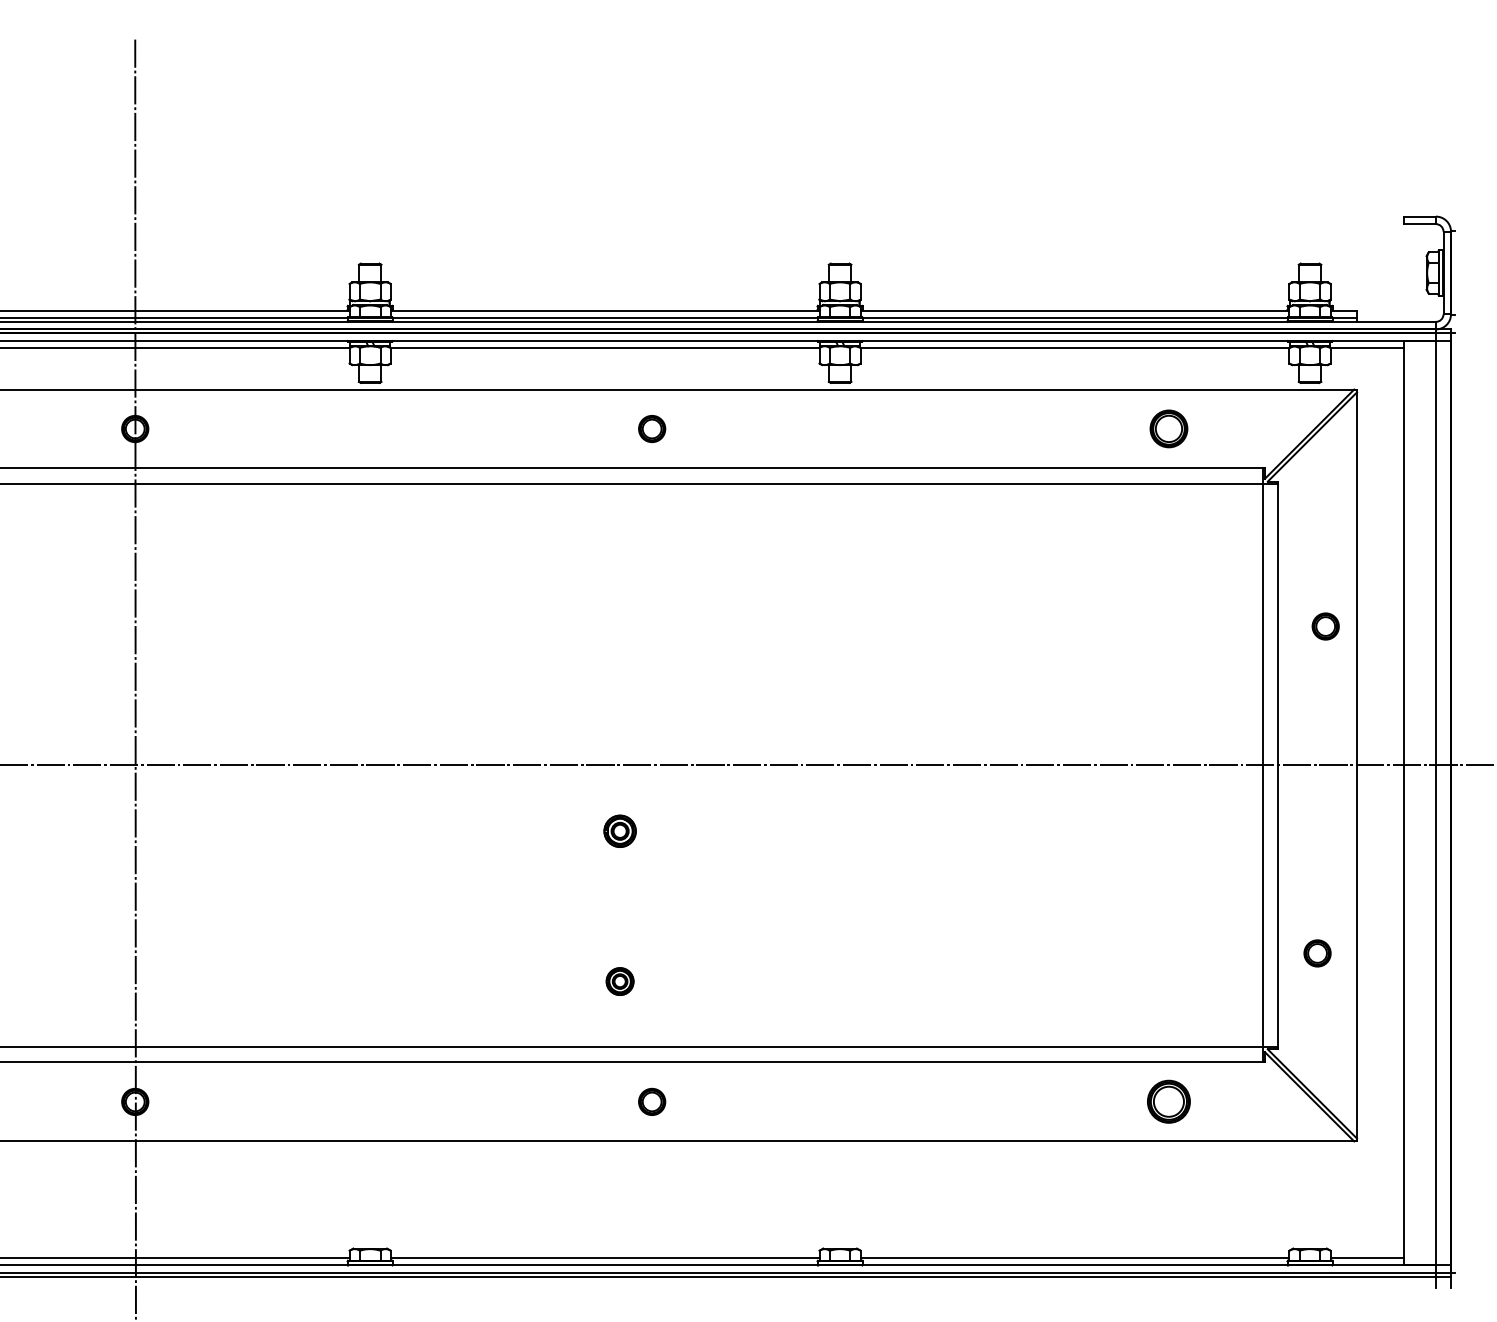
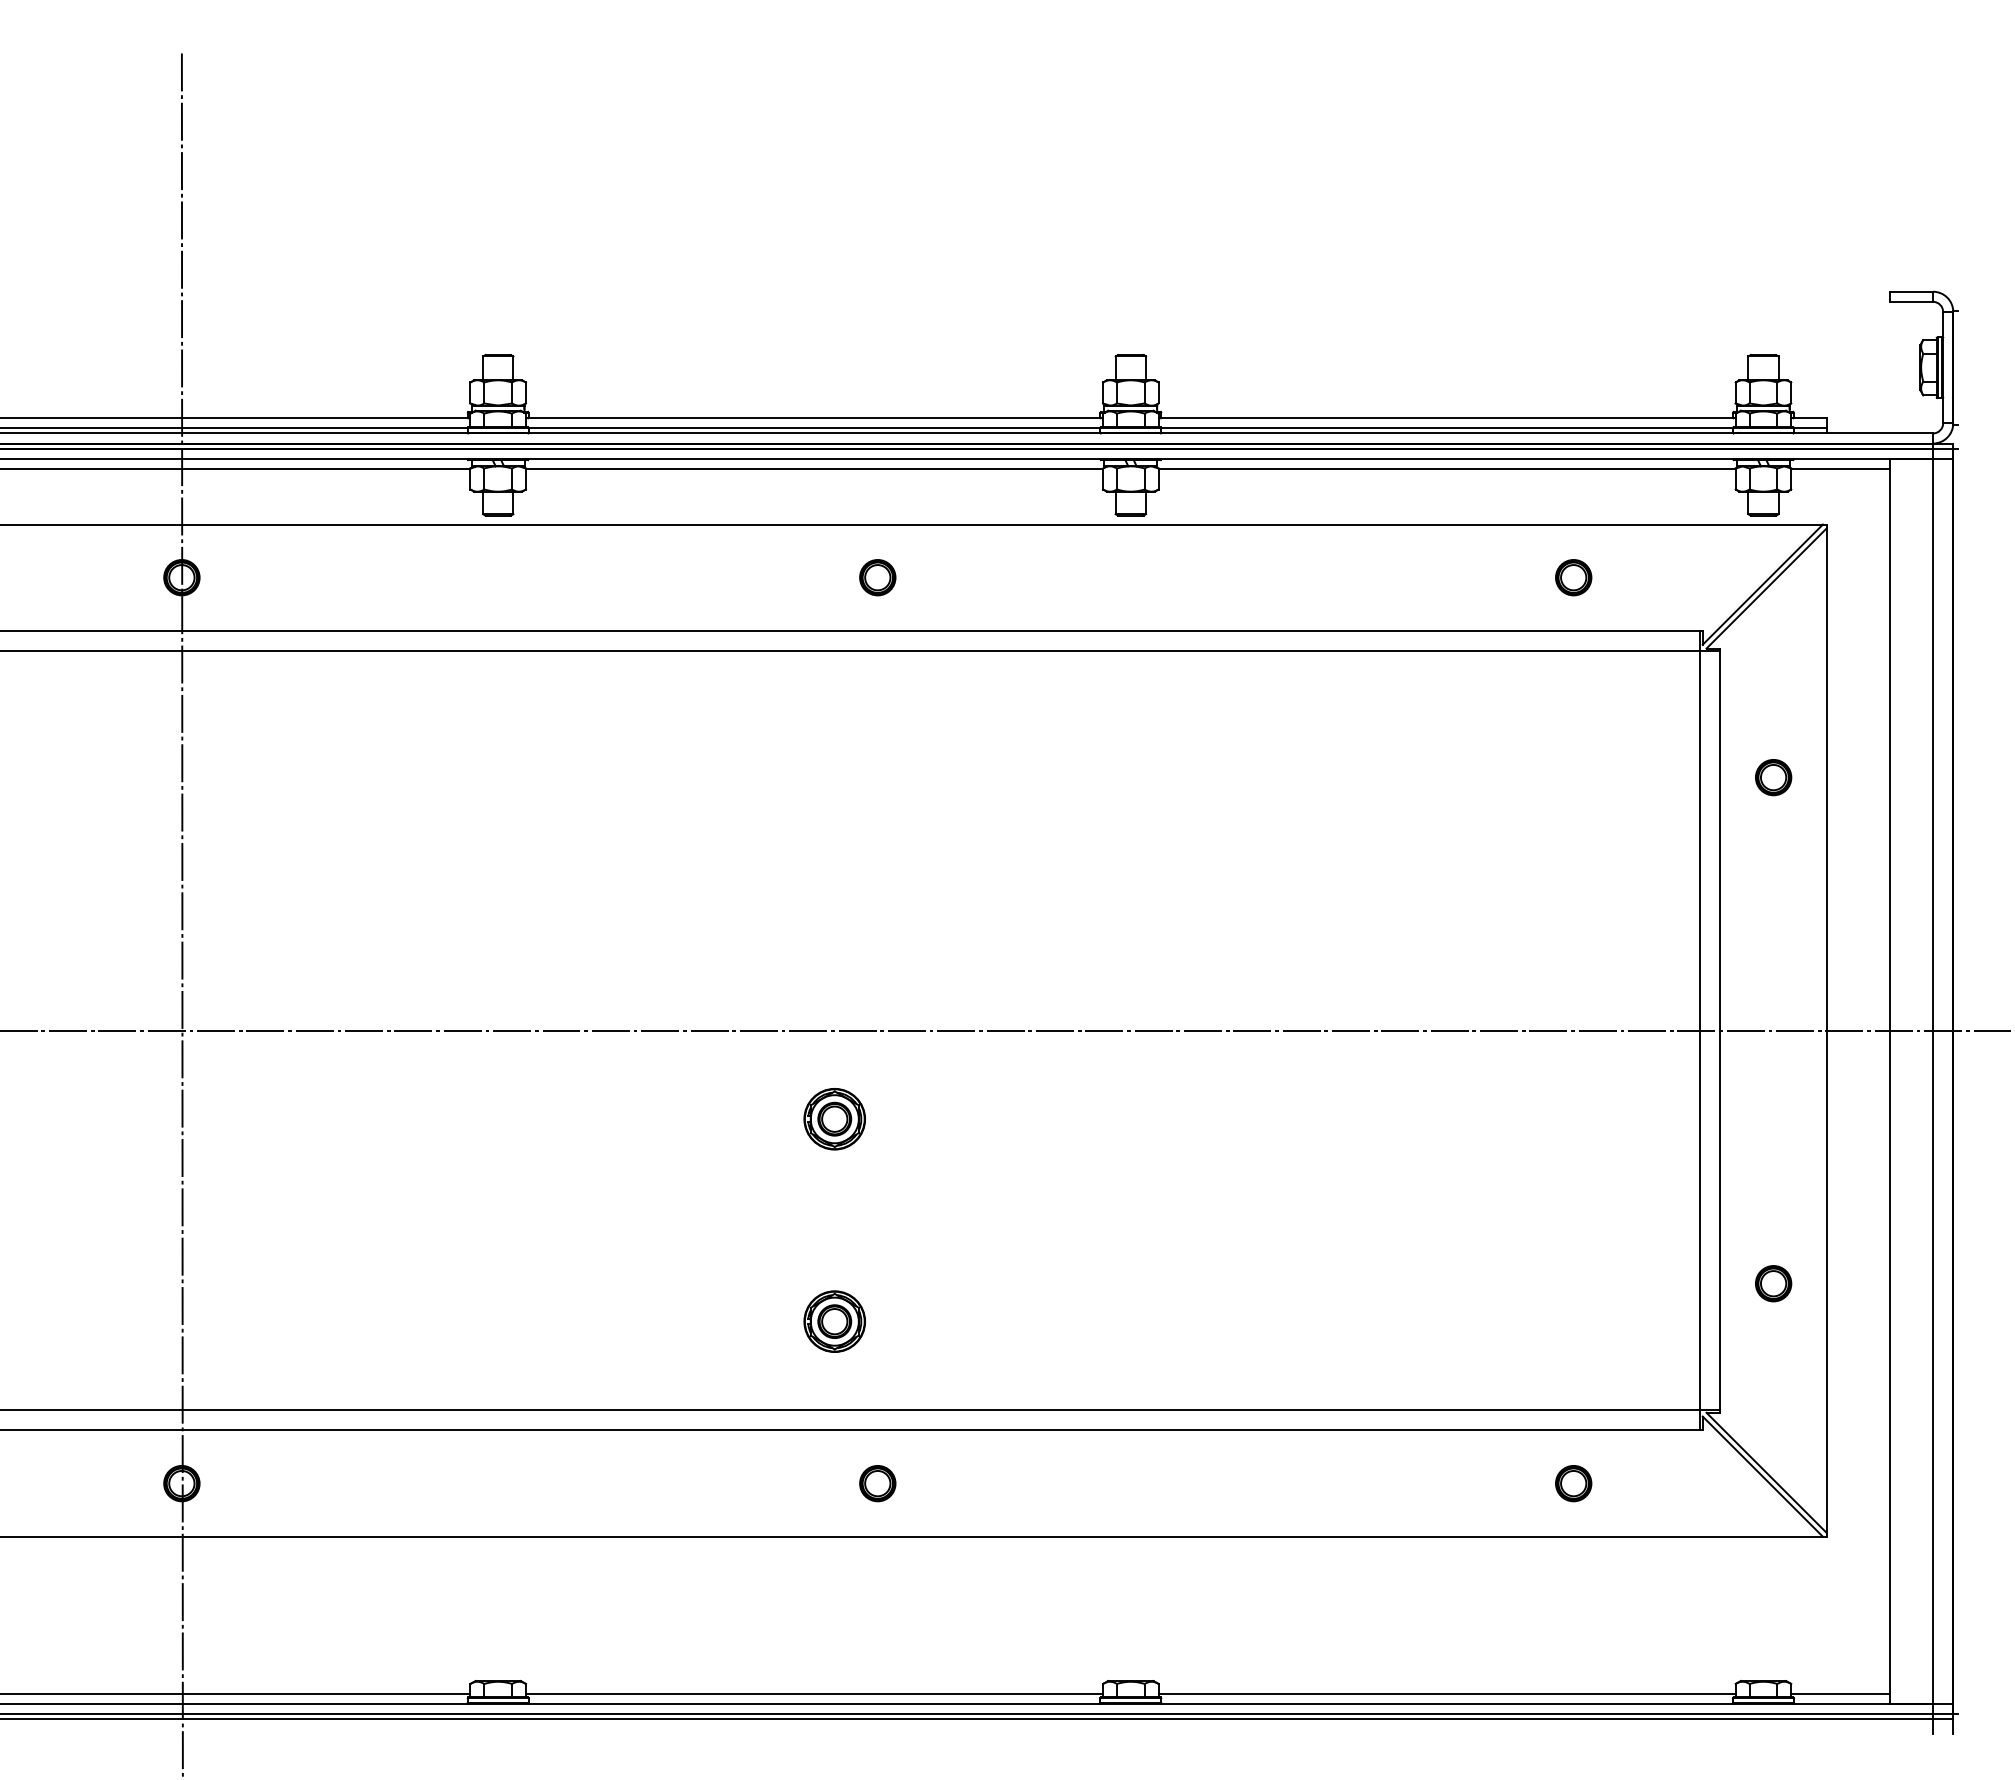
part: (1168, 428) -> (1573, 577), size x0.71
part: (1325, 626) -> (1773, 777), moved
part: (619, 831) -> (834, 1119), size x1.43
part: (619, 981) -> (834, 1321), size x1.67
part: (1168, 1101) -> (1573, 1483), size x0.62

